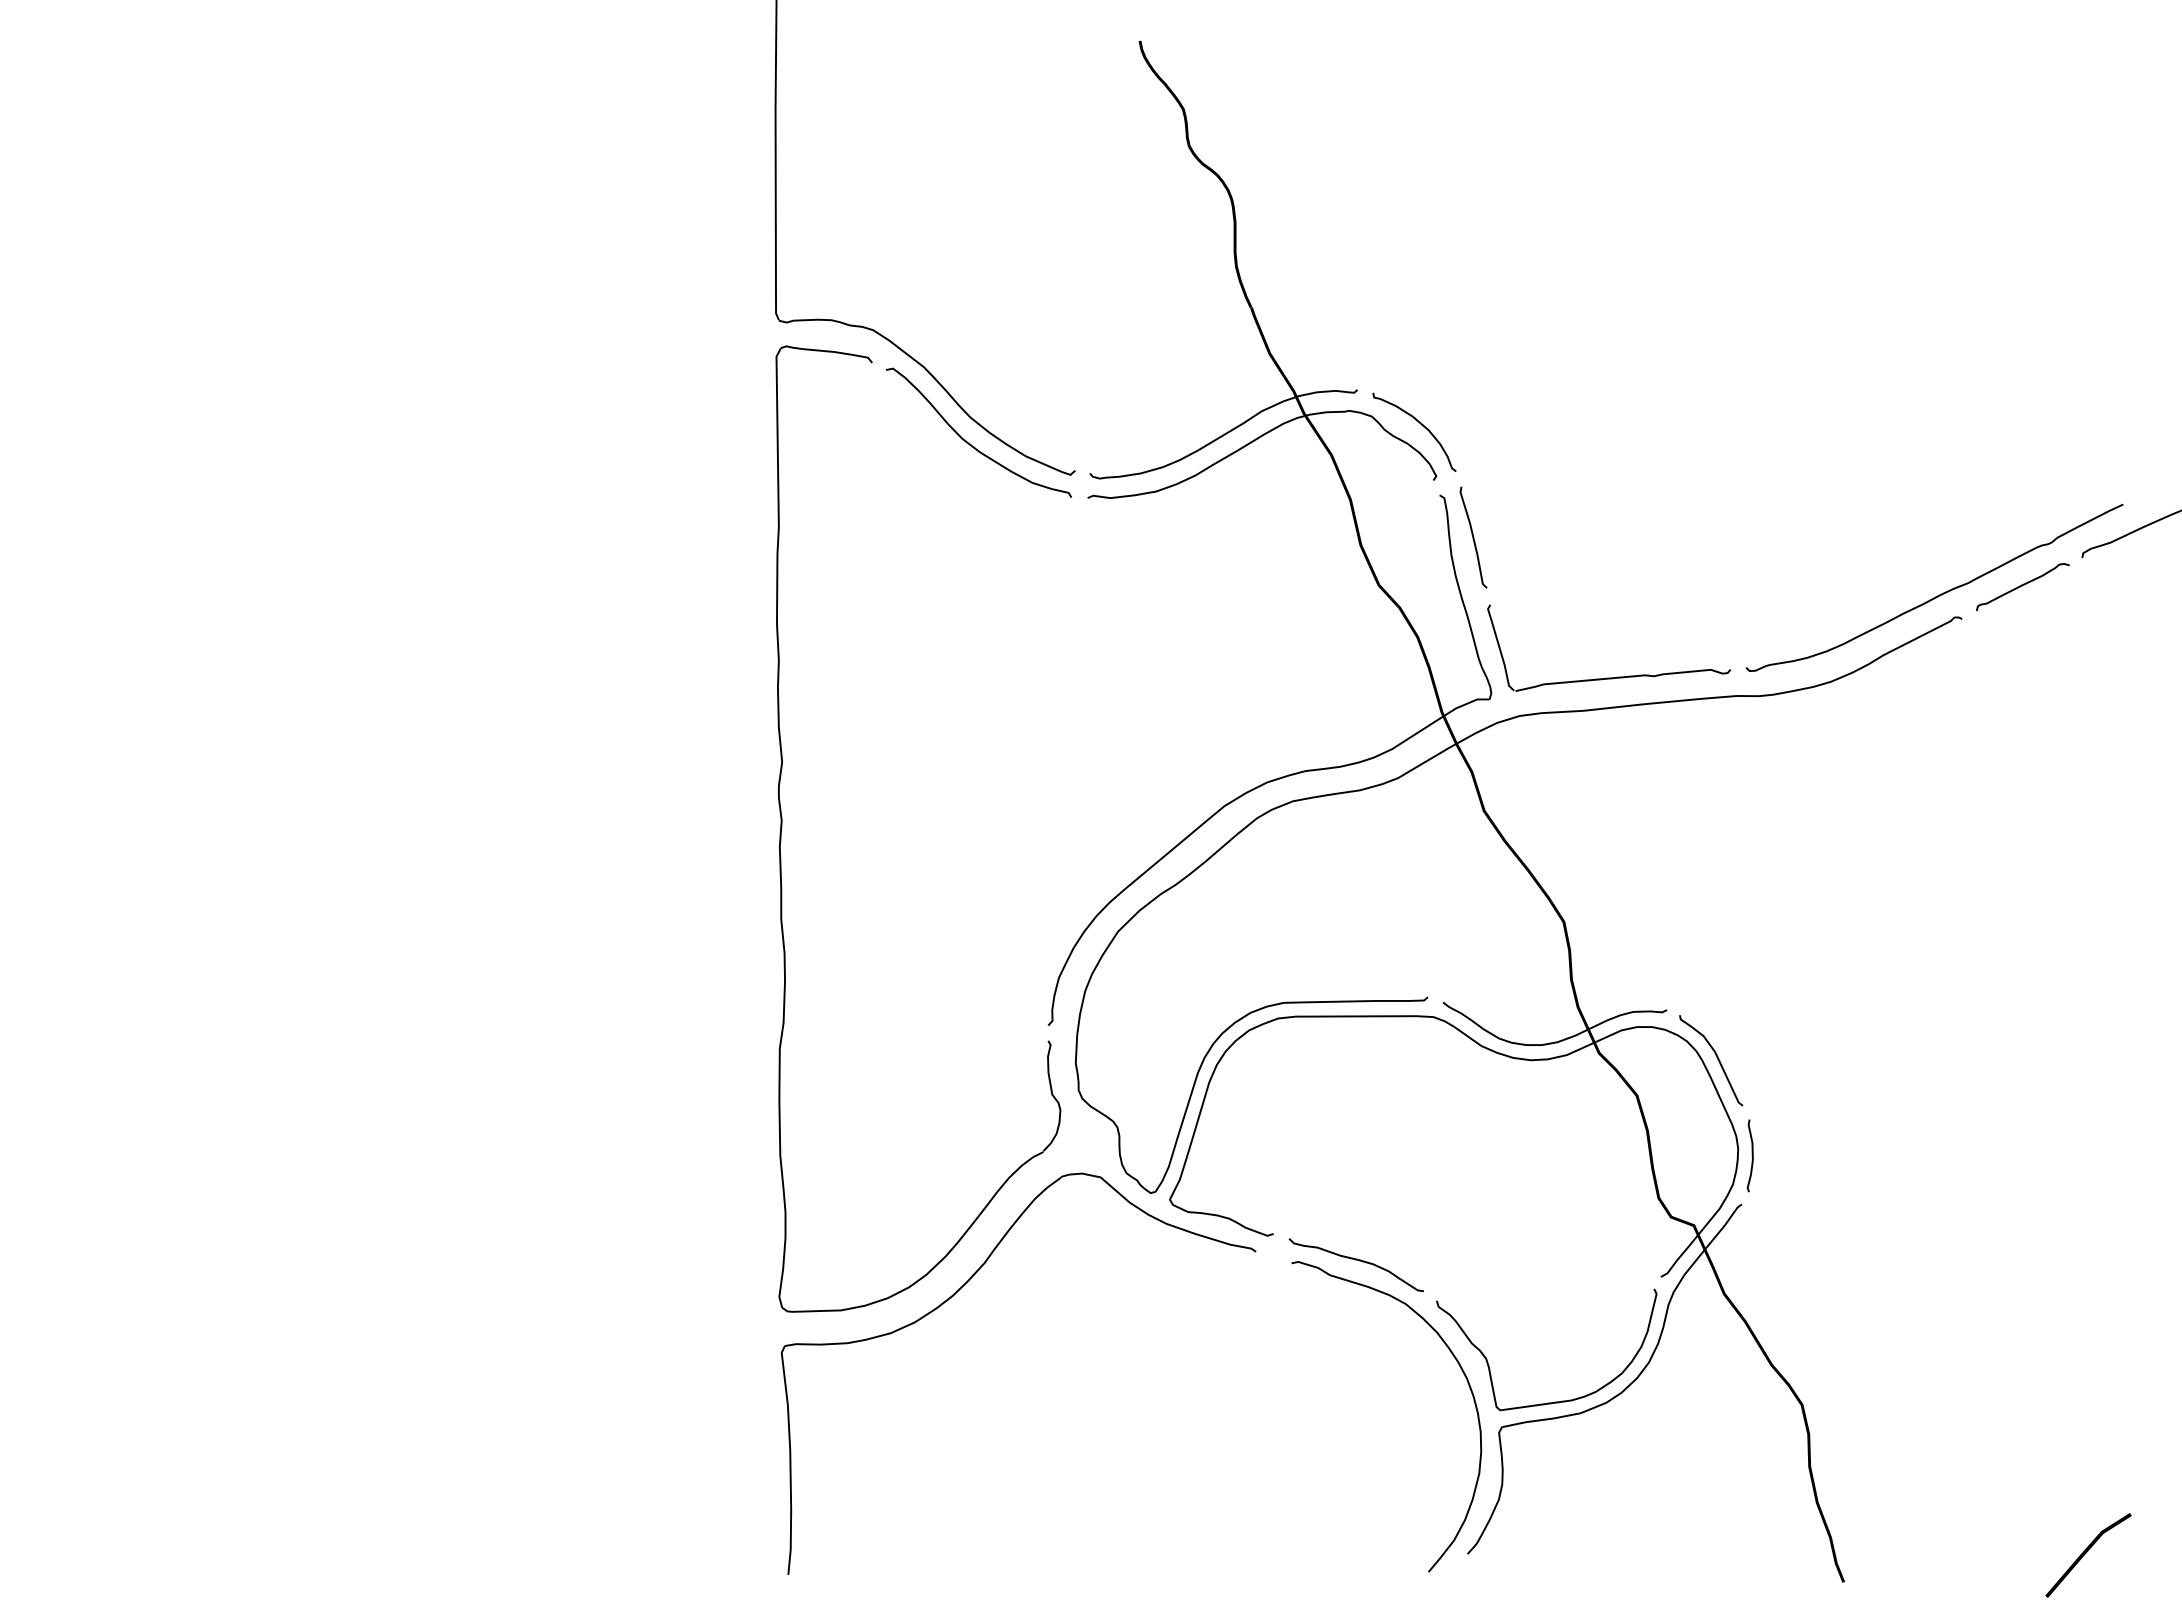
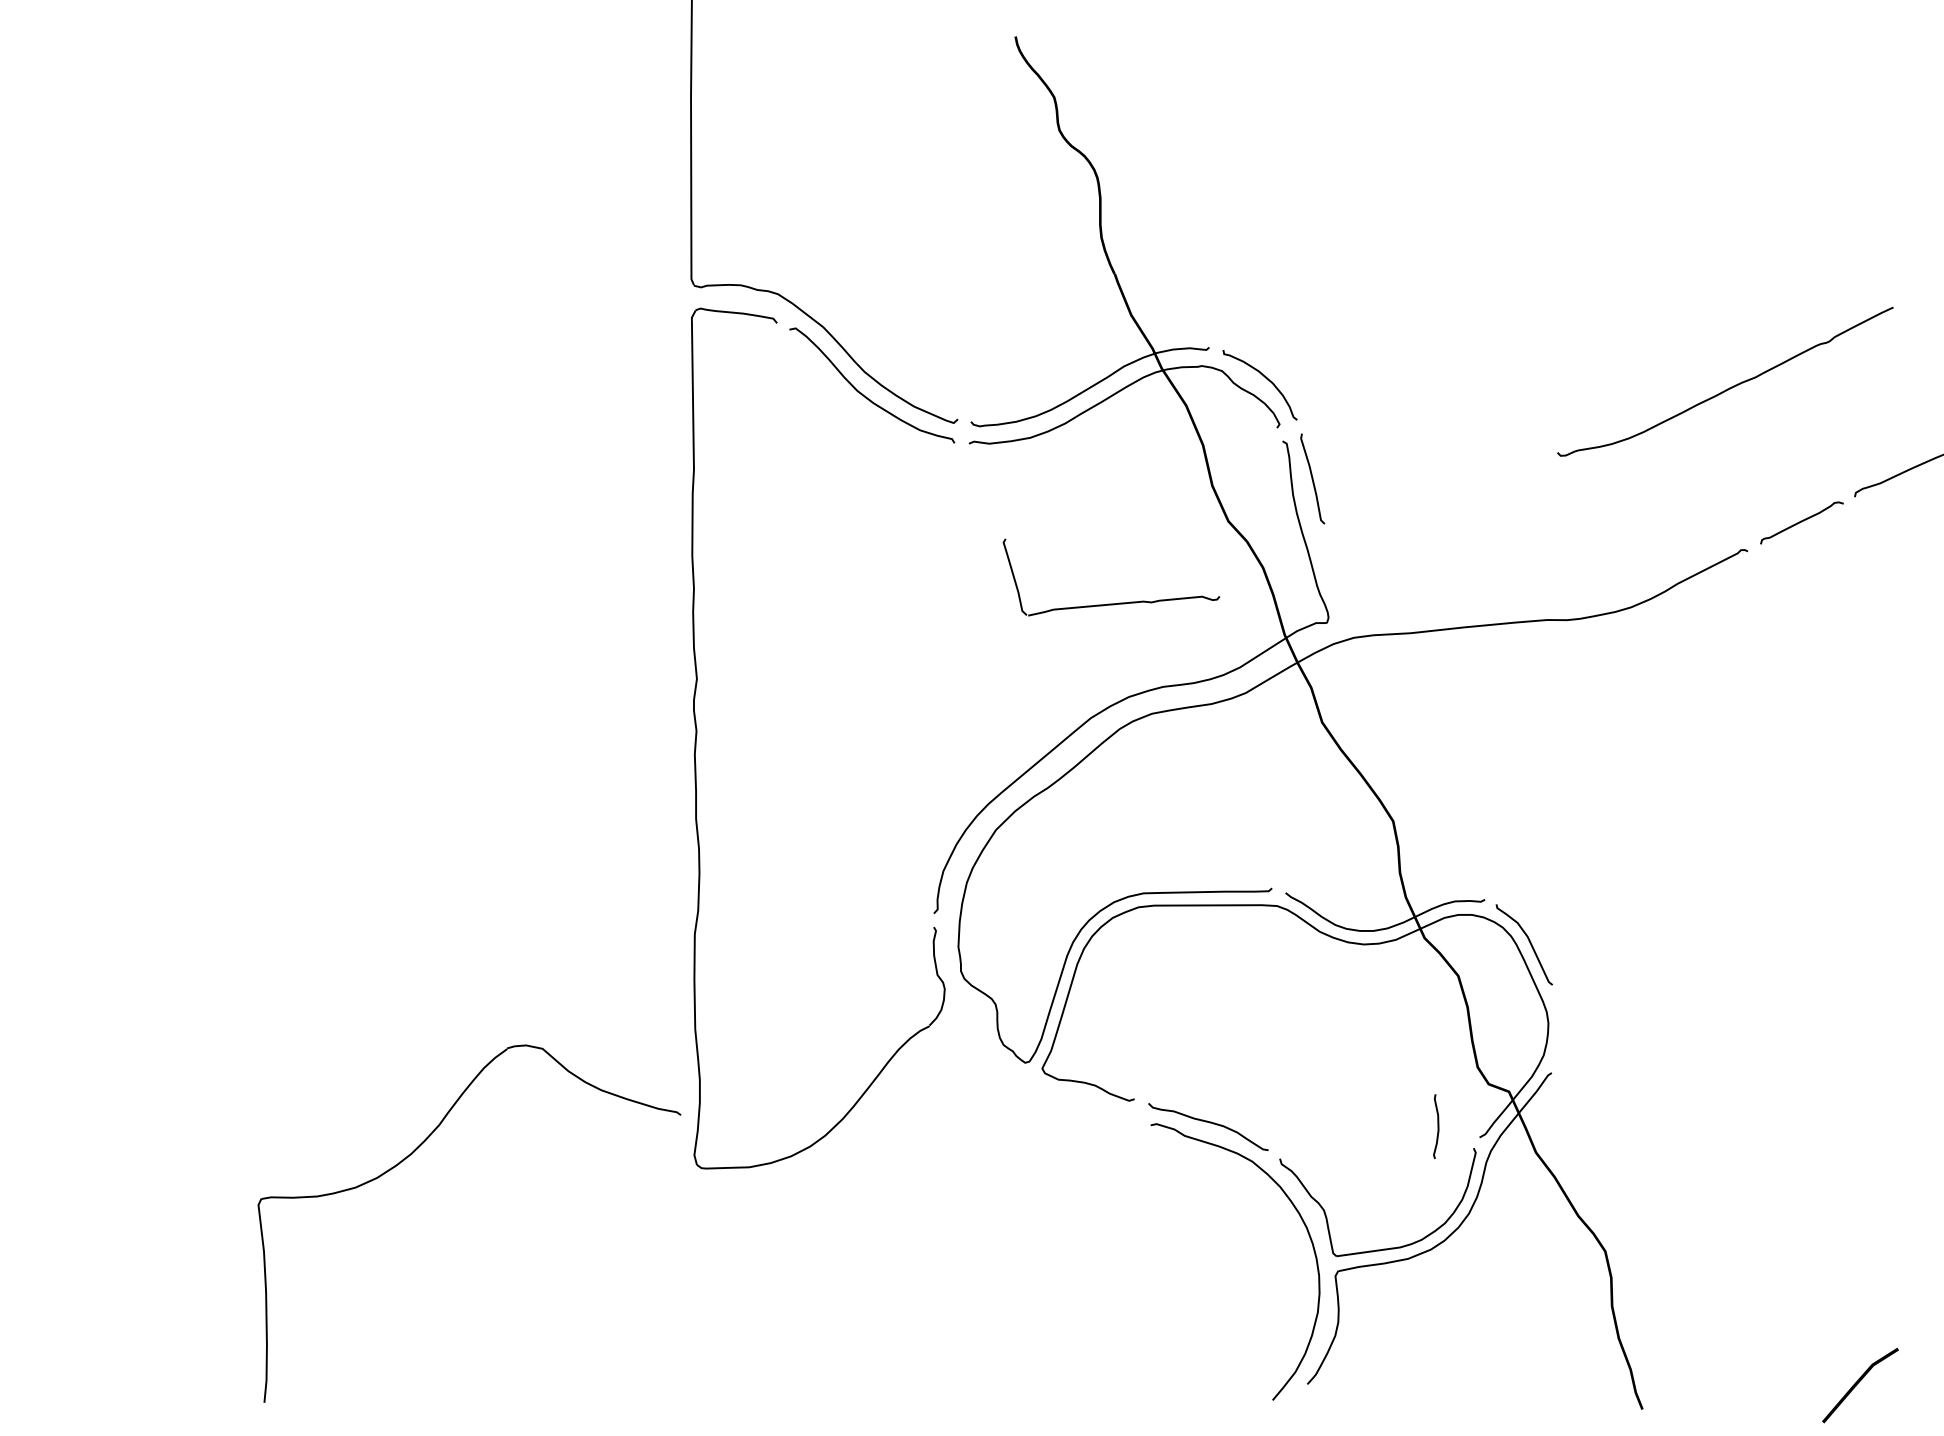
curve: (1939, 594) -> (1729, 387), moved
part: (1616, 676) -> (1118, 602), moved
curve: (1751, 1155) -> (1437, 1126), moved
part: (953, 1297) -> (411, 1155), moved

